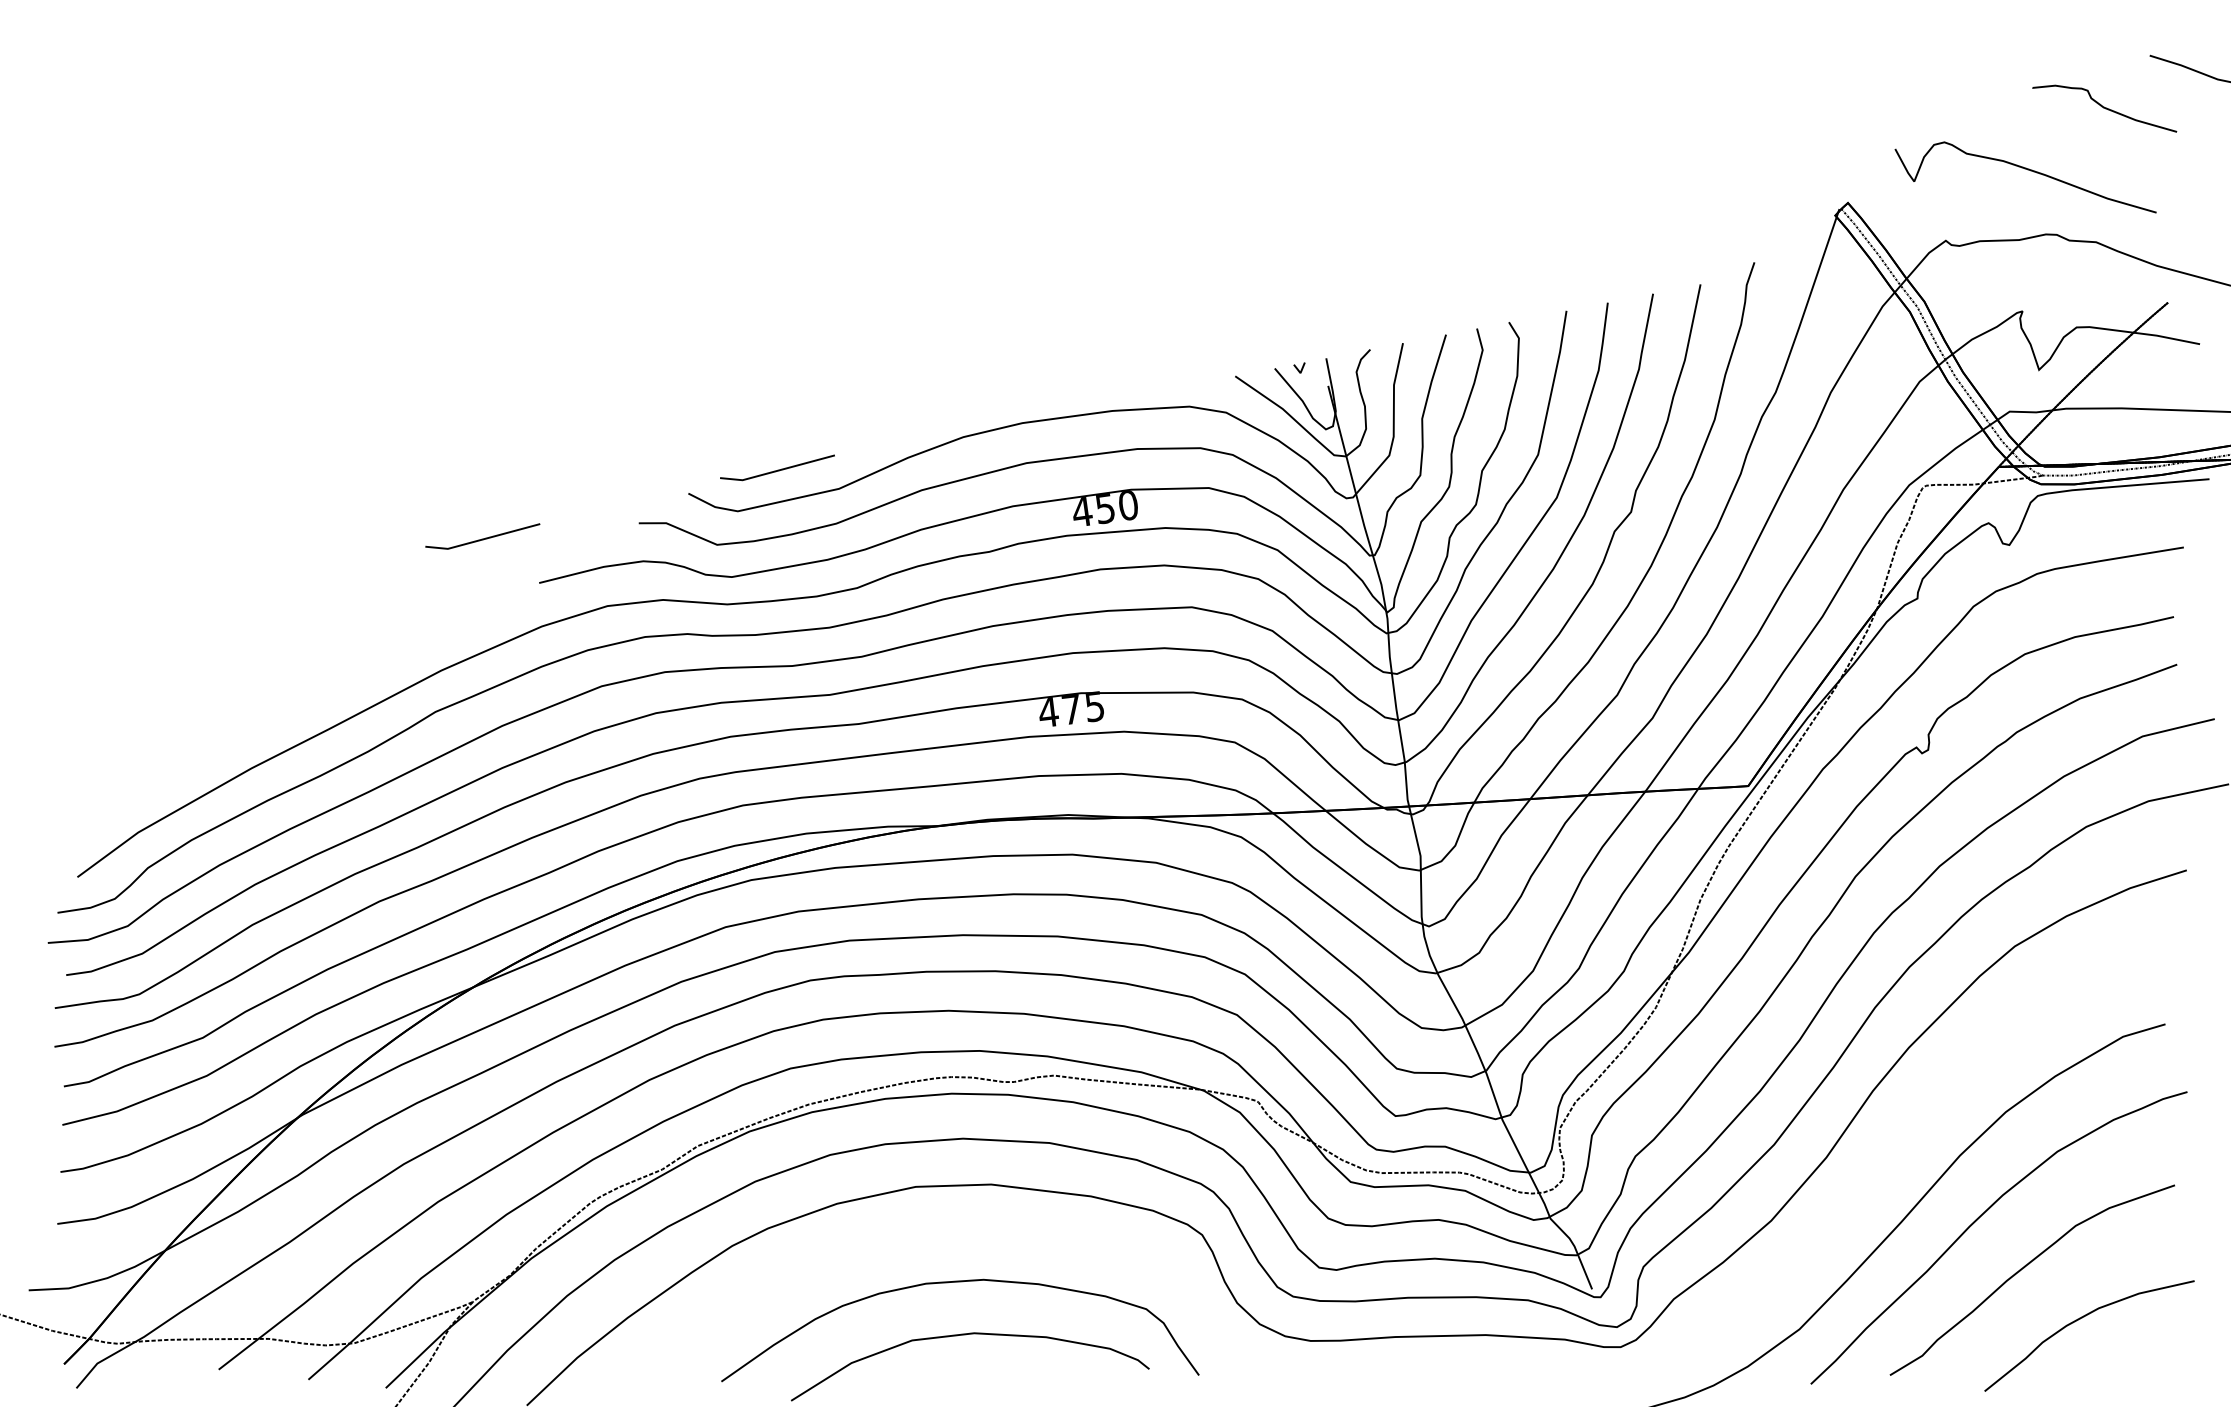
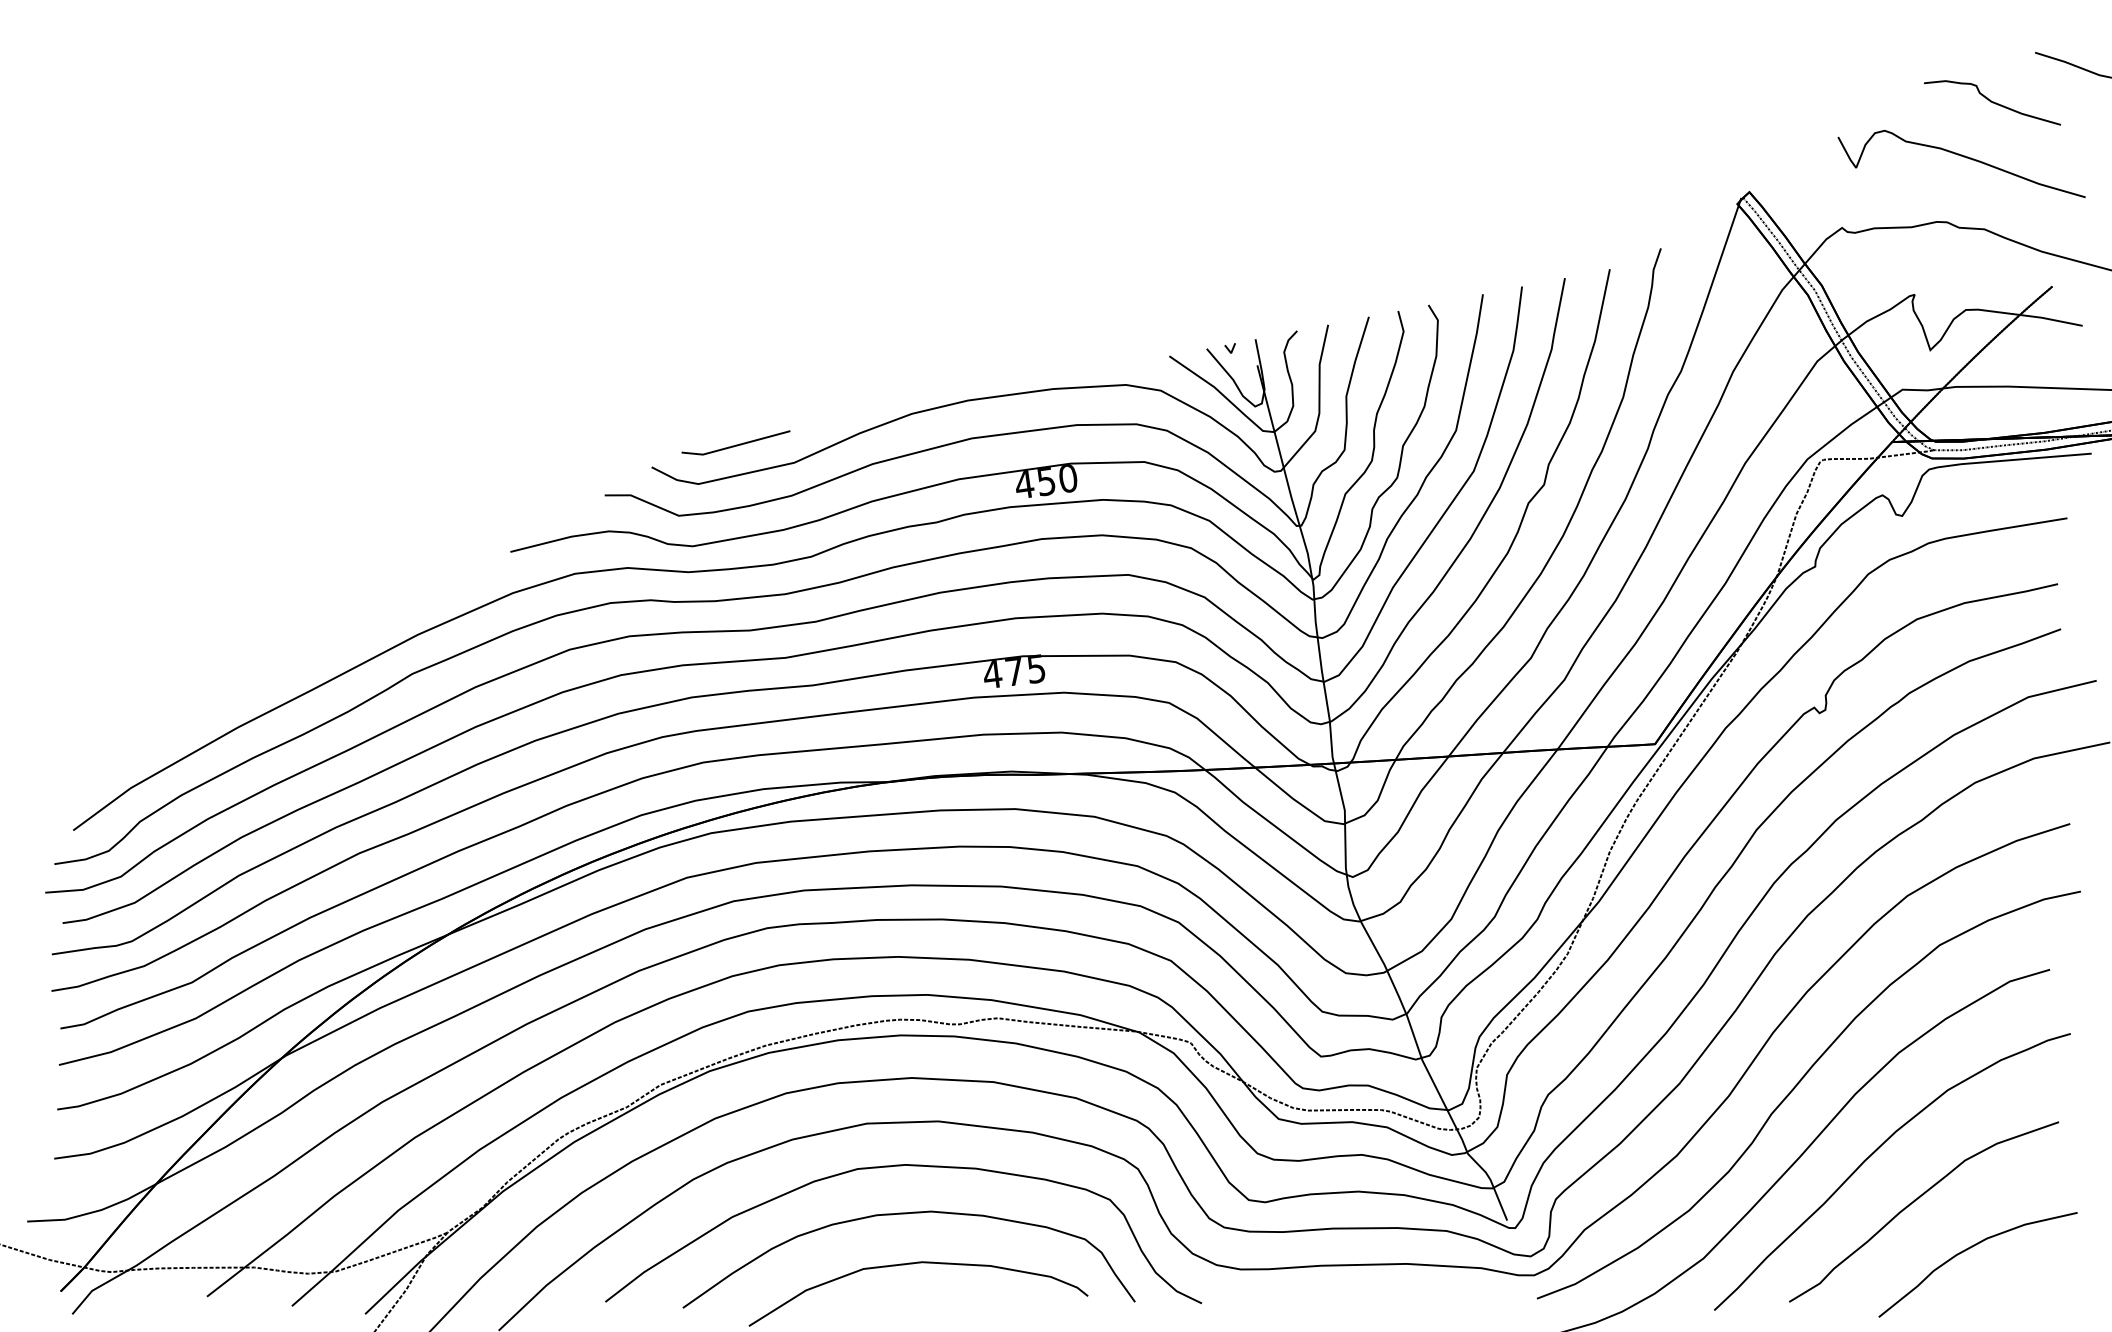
curve: (2027, 170) -> (1963, 157), moved
line: (482, 538) -> (456, 509), removed
curve: (1899, 1145) -> (1798, 1084), added
curve: (953, 1232) -> (902, 1166), added

